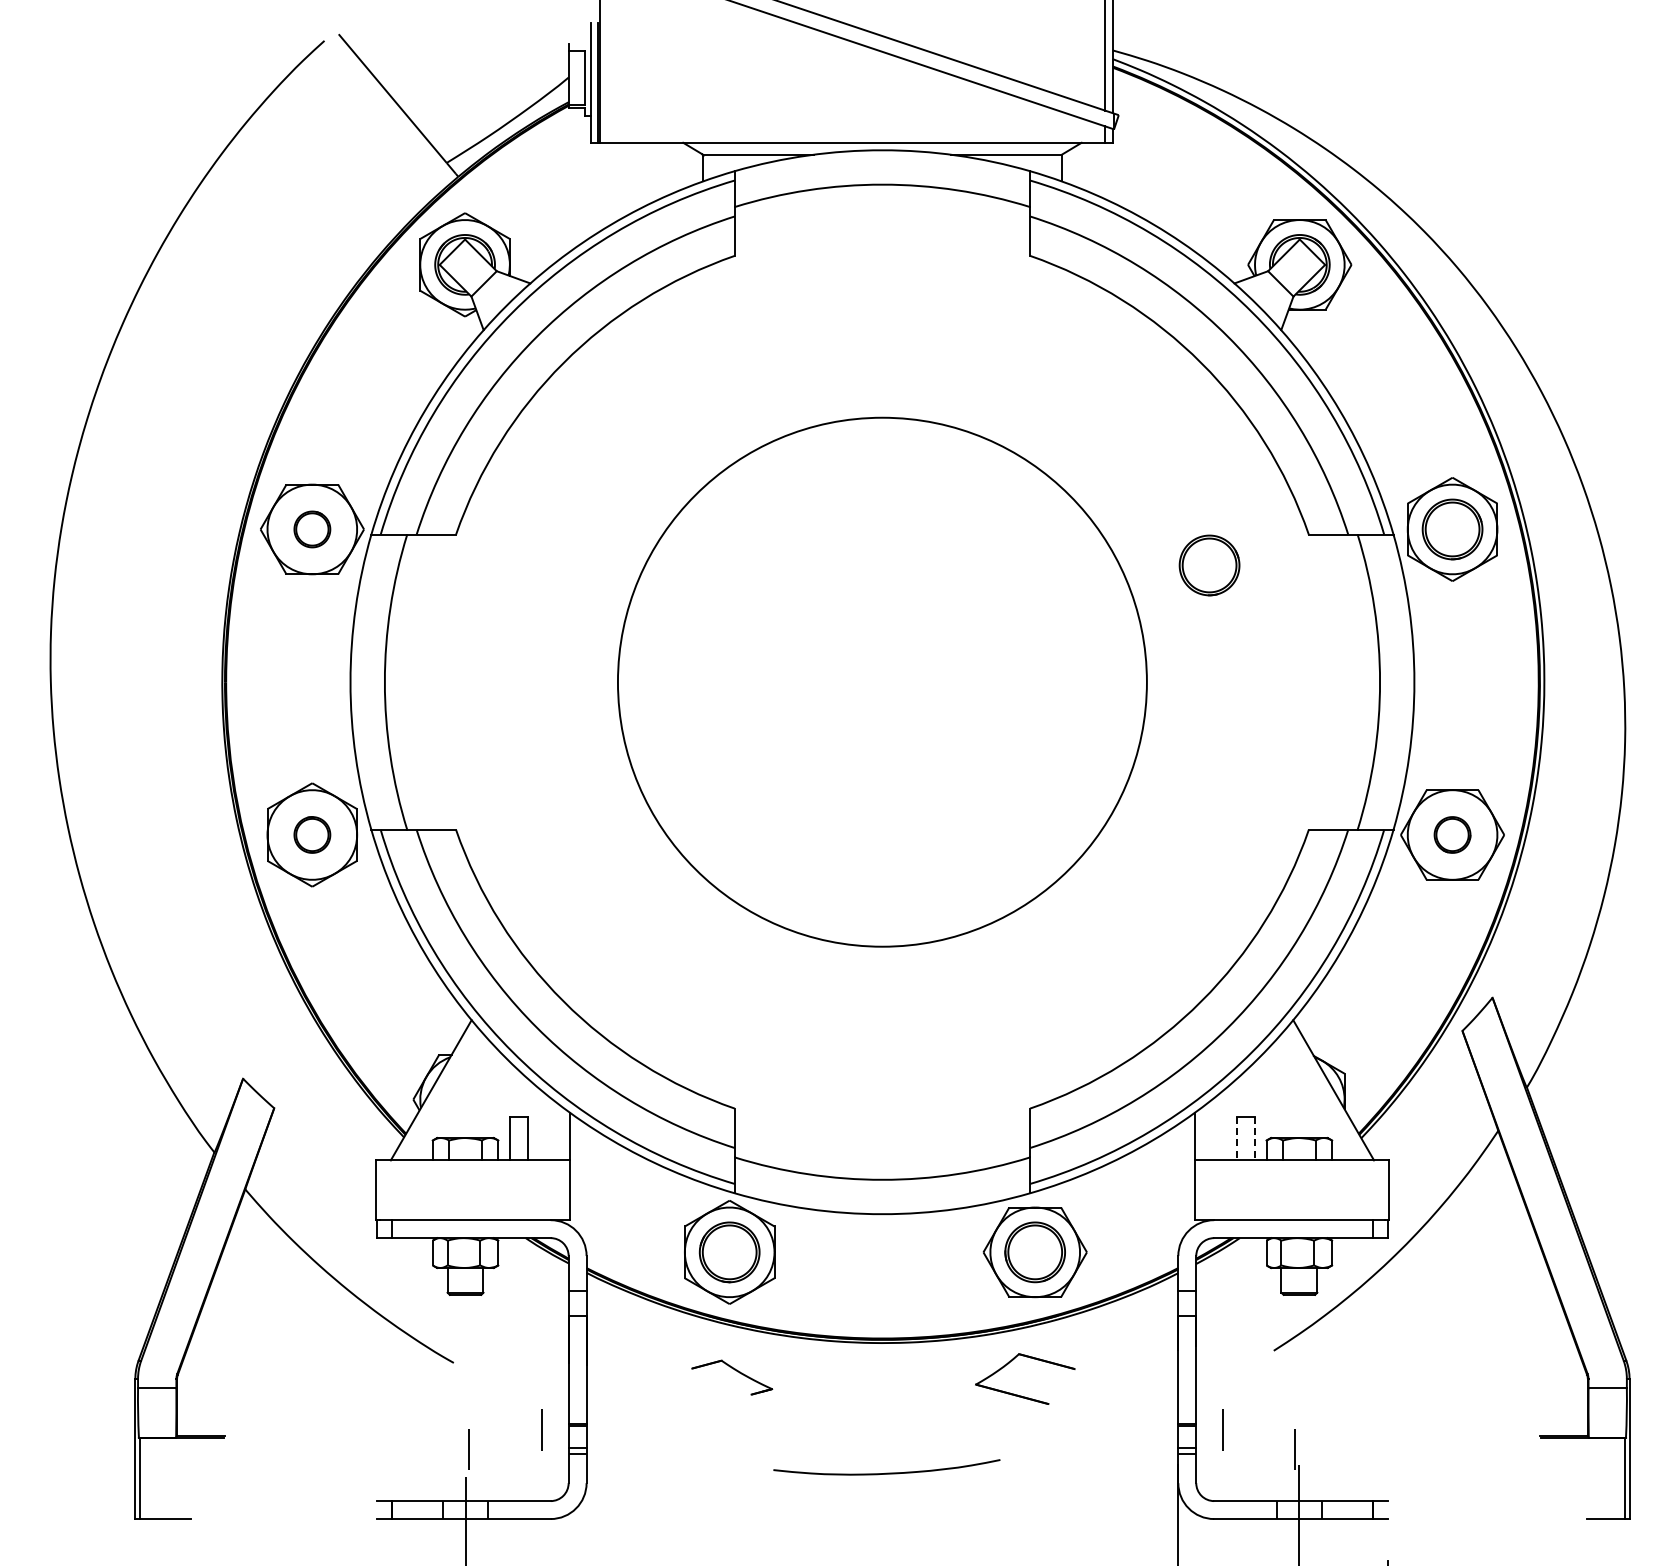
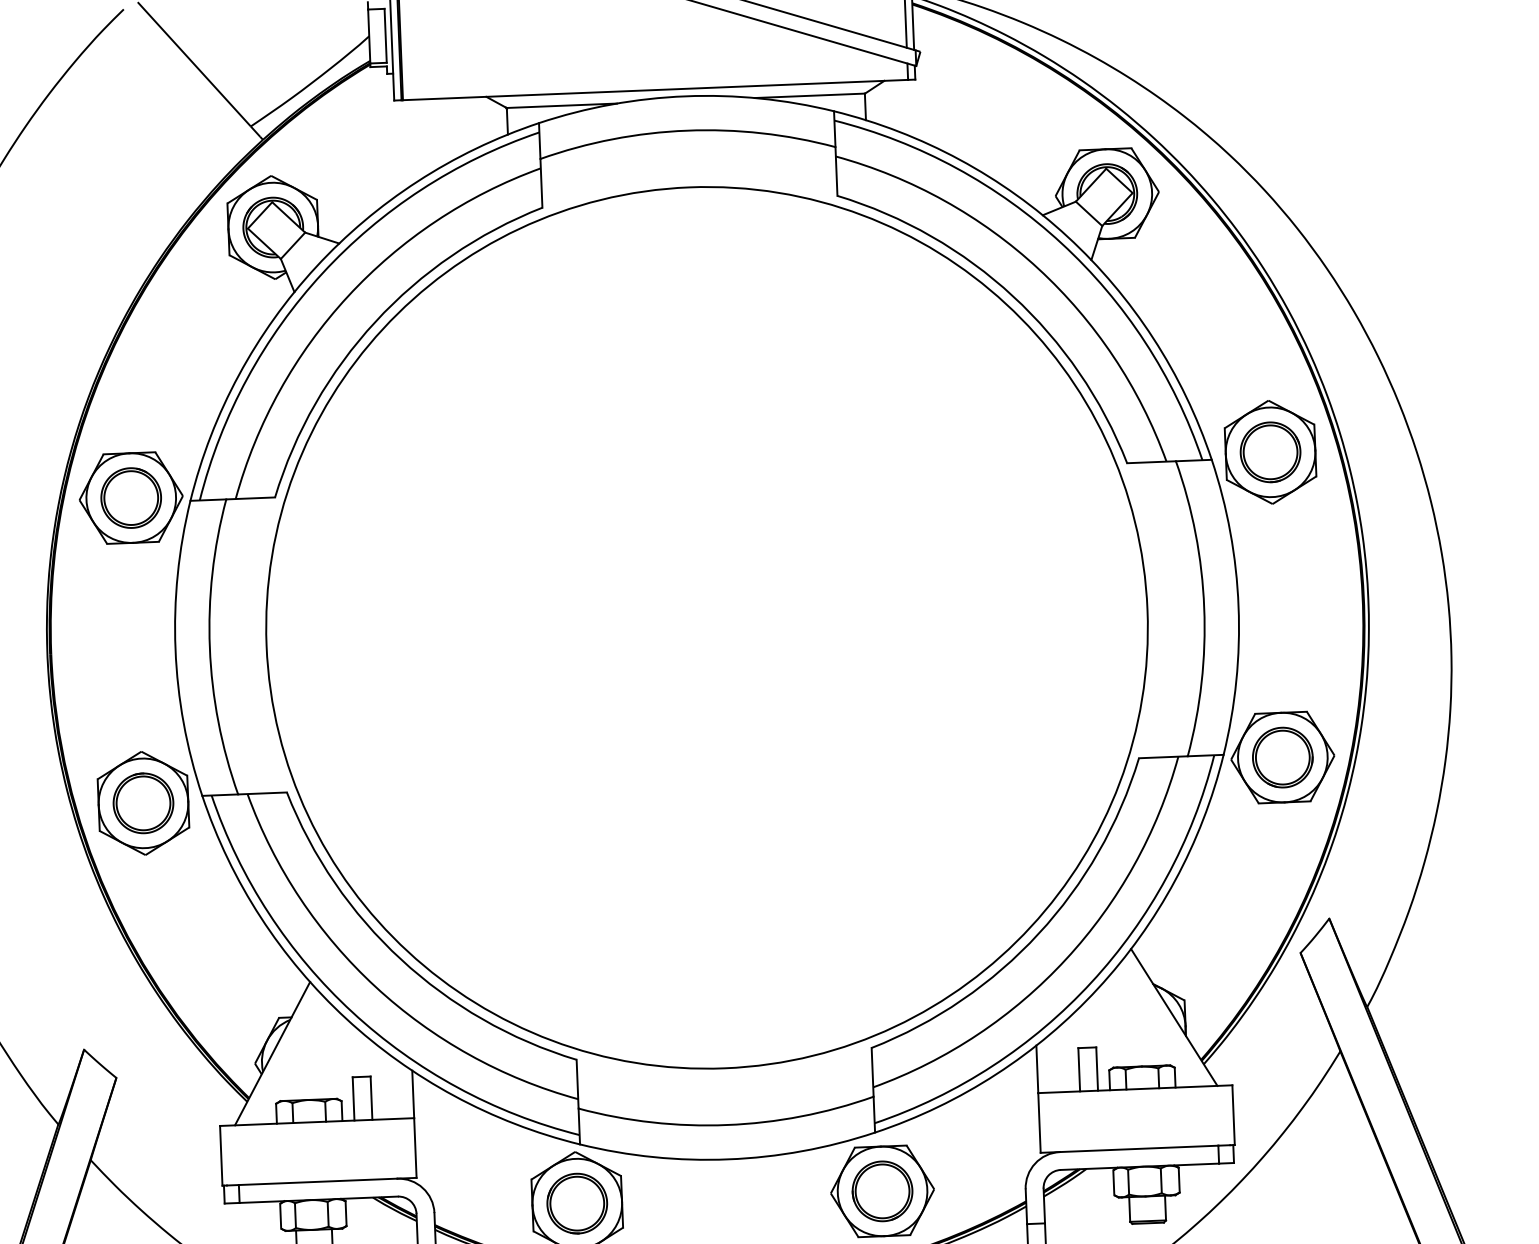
part: (312, 529) -> (131, 498), size x1.67
part: (1209, 565) -> (1029, 498), removed
circle: (882, 682) -> (707, 628), size x1.67
part: (312, 834) -> (143, 802), size x1.67
part: (1452, 834) -> (1282, 757), size x1.67
line: (1236, 1138) -> (1079, 1069), dashed -> solid
line: (1254, 1138) -> (1097, 1068), dashed -> solid

